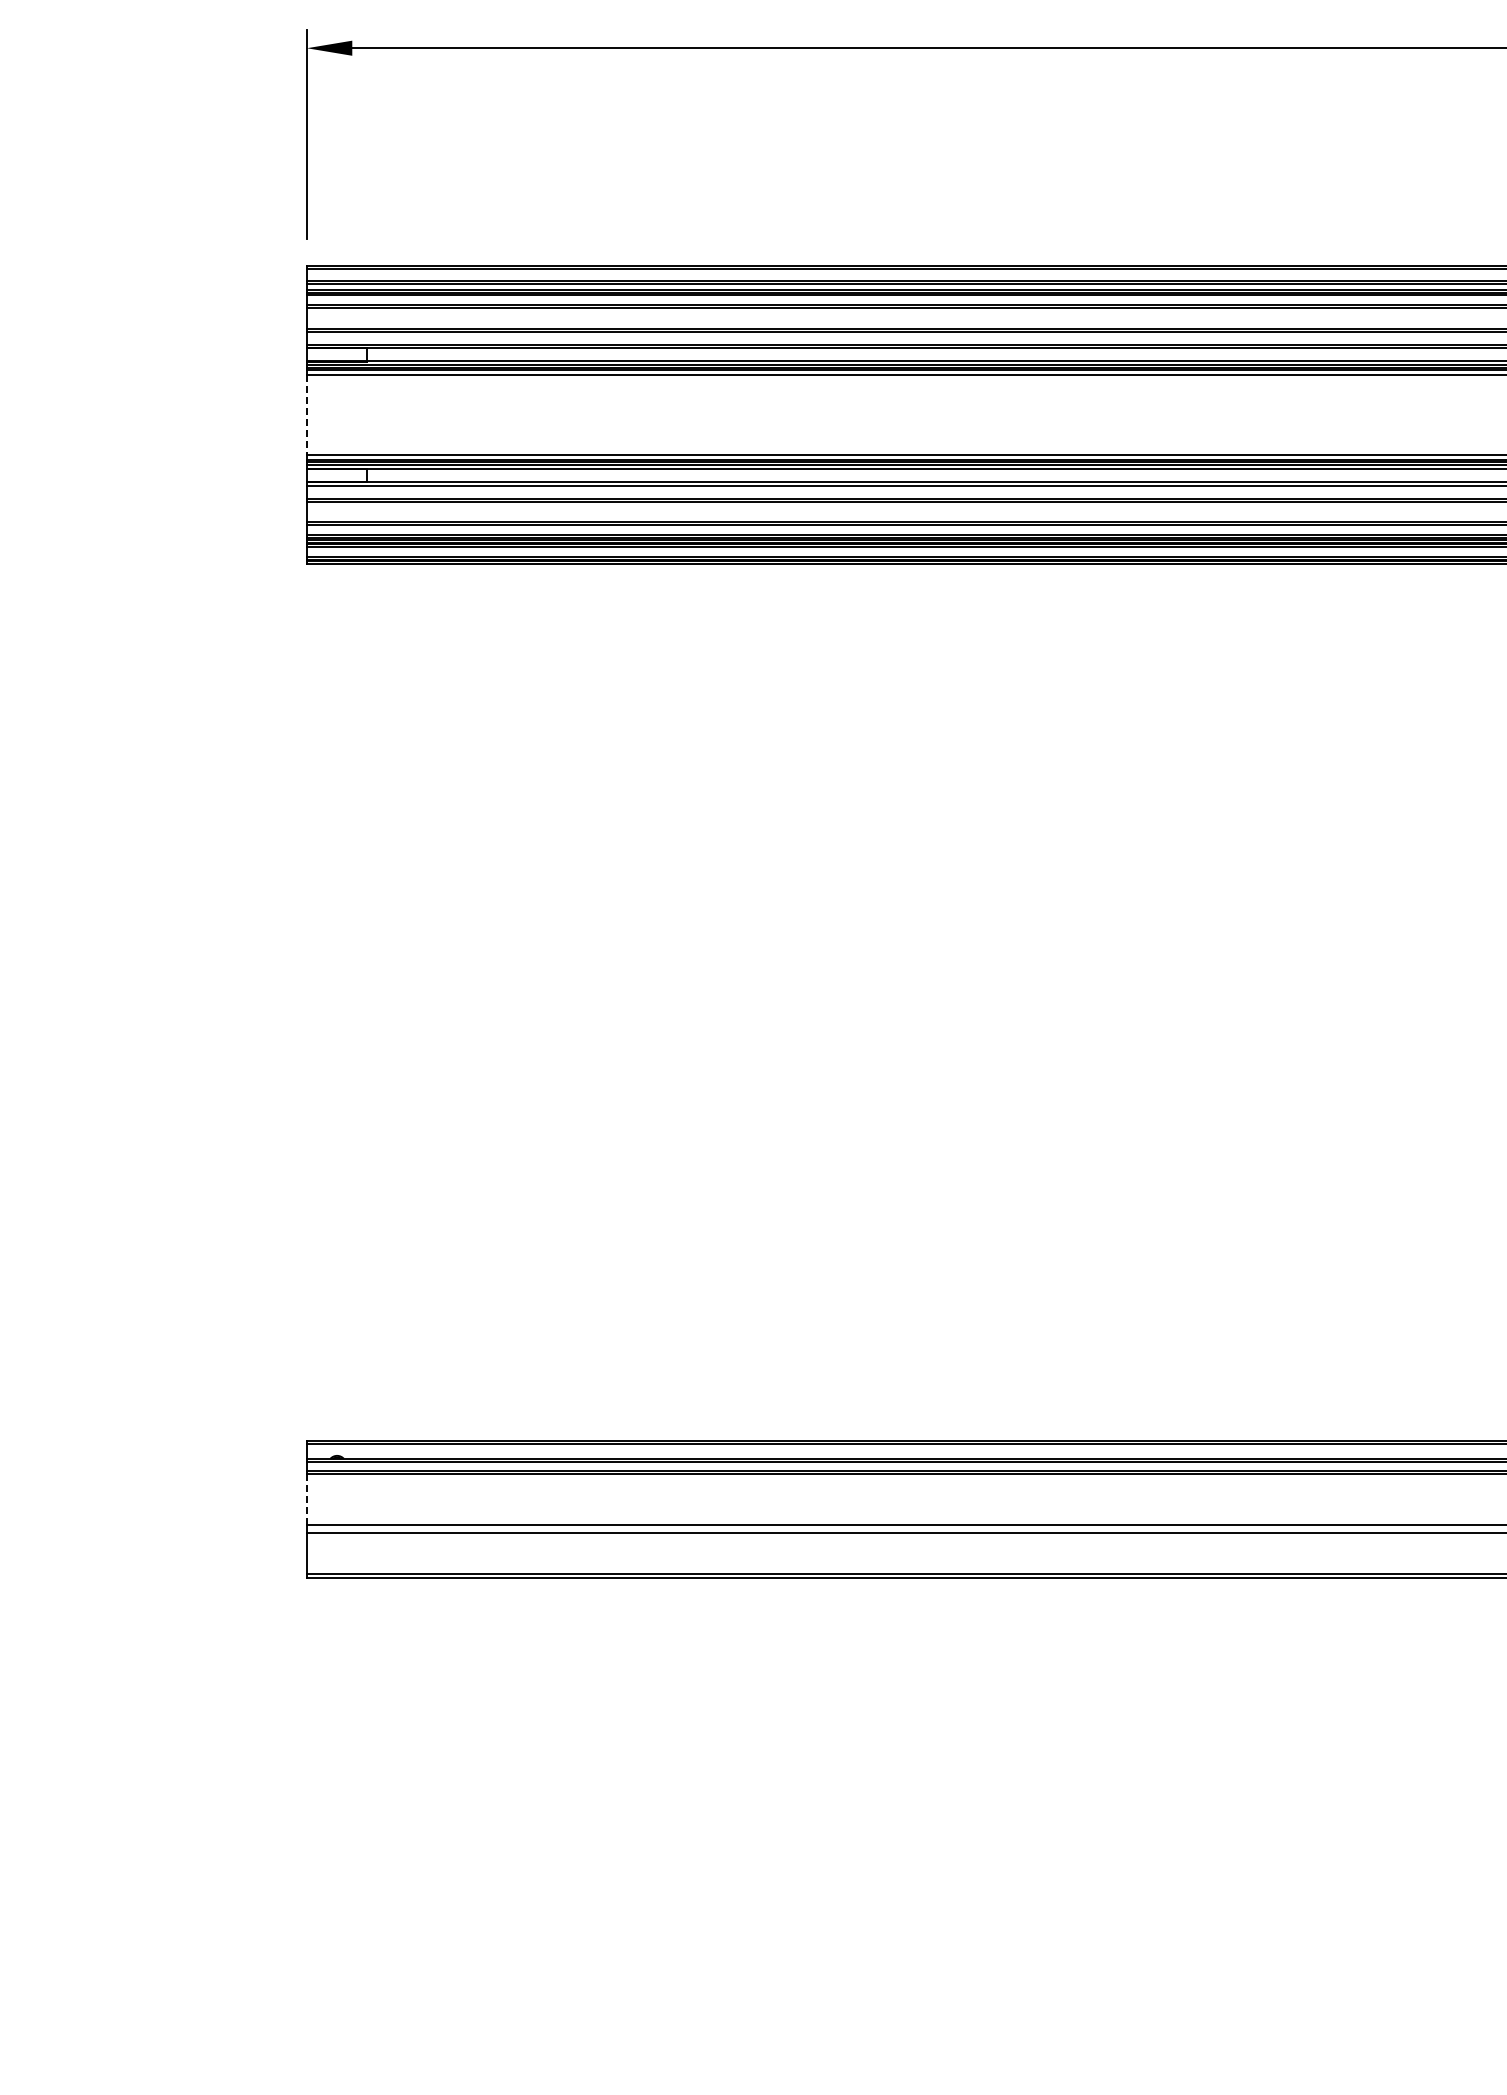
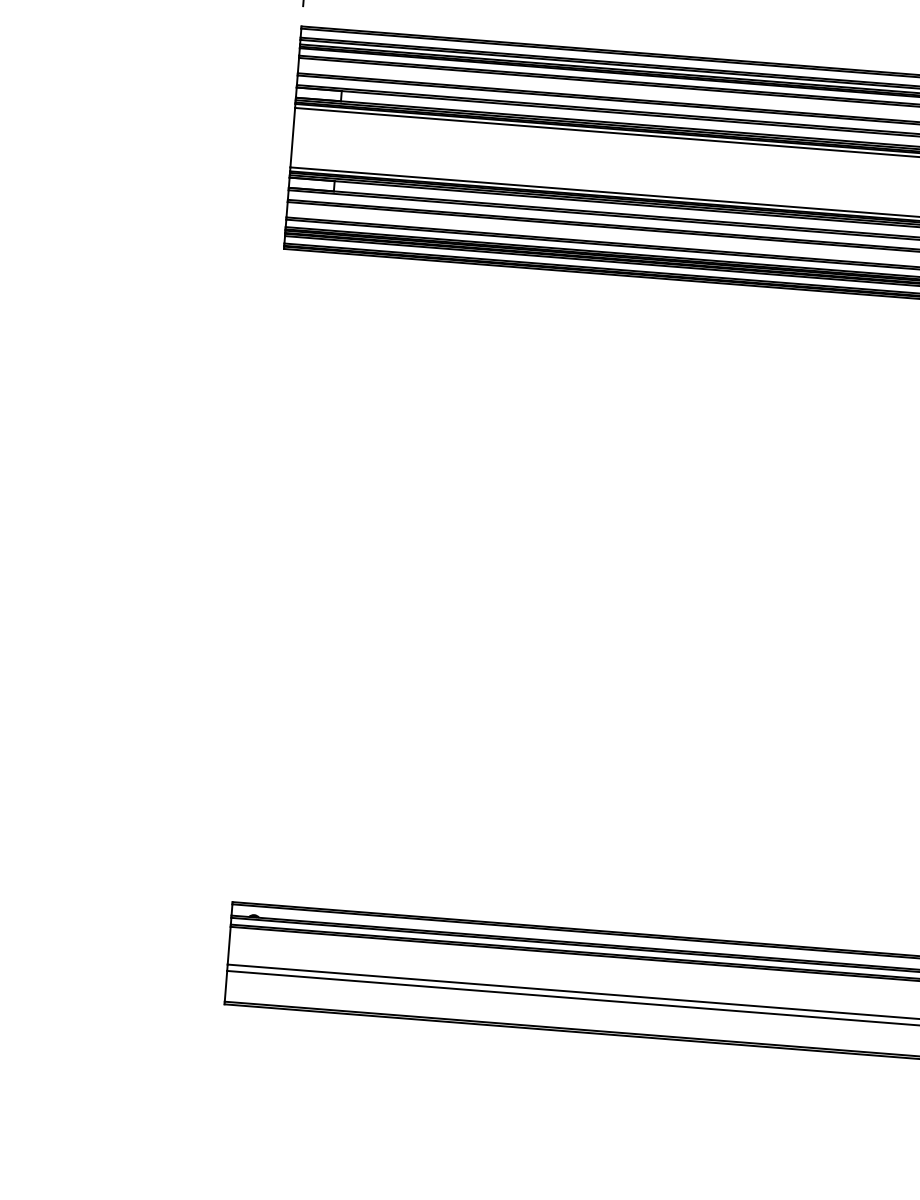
line: (306, 415) -> (292, 137), dashed -> solid
line: (306, 1499) -> (228, 945), dashed -> solid

